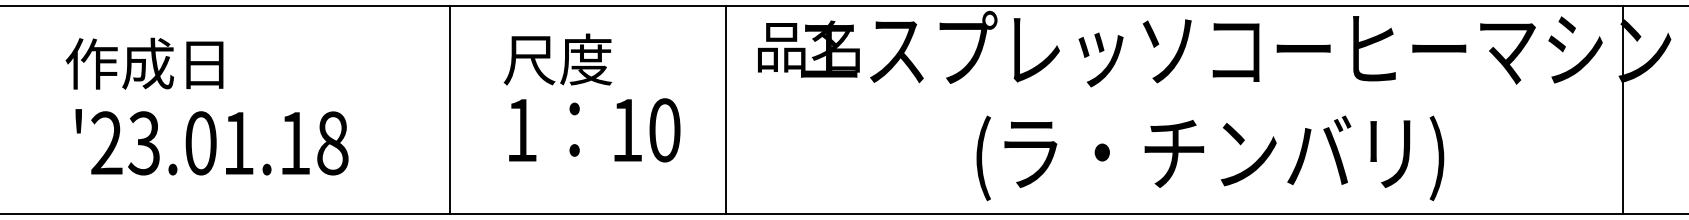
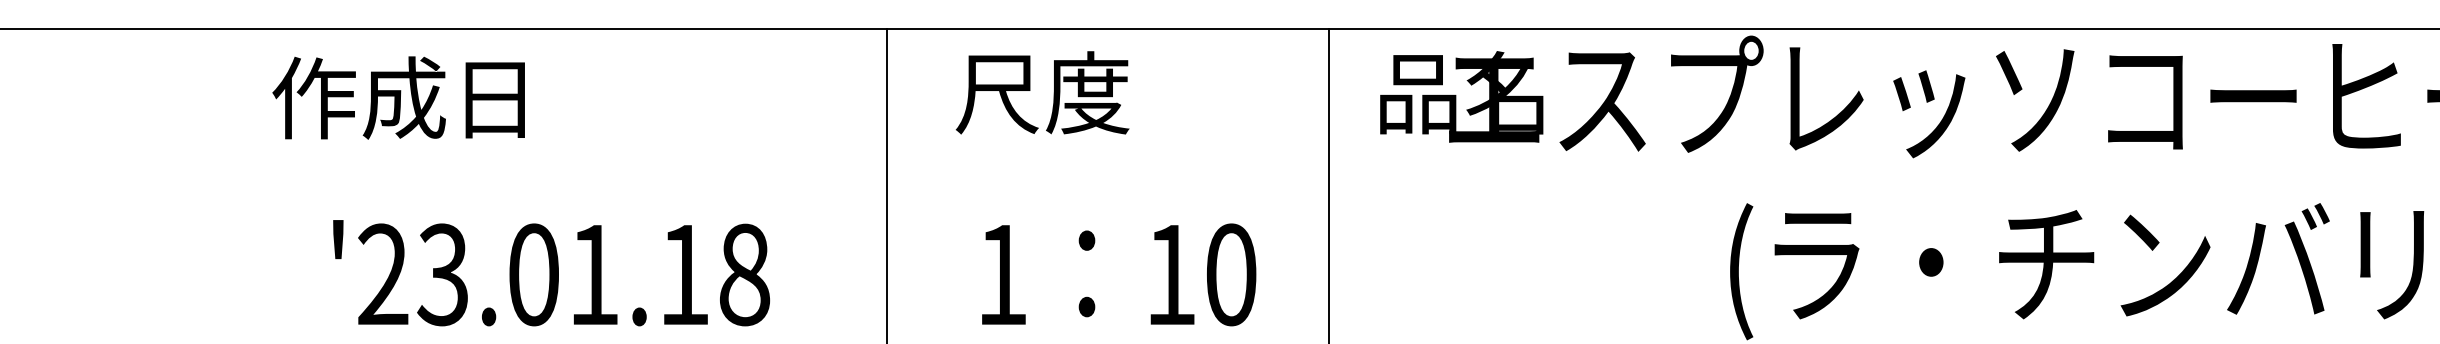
text: (557, 59) -> (1041, 92), moved
text: (144, 63) -> (398, 97), moved
text: (594, 130) -> (1118, 275), moved
text: (211, 142) -> (550, 273), moved

